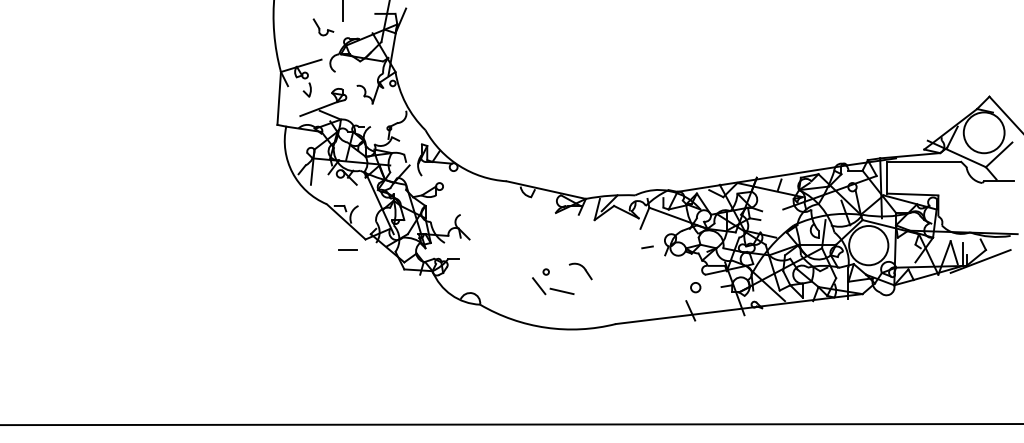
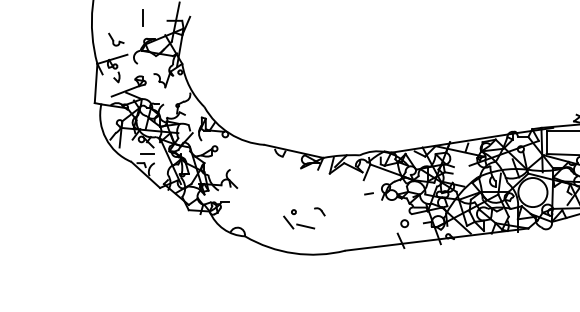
part: (323, 27) -> (116, 39), moved
line: (347, 249) -> (146, 153), moved
part: (580, 271) -> (319, 211), size x0.62

